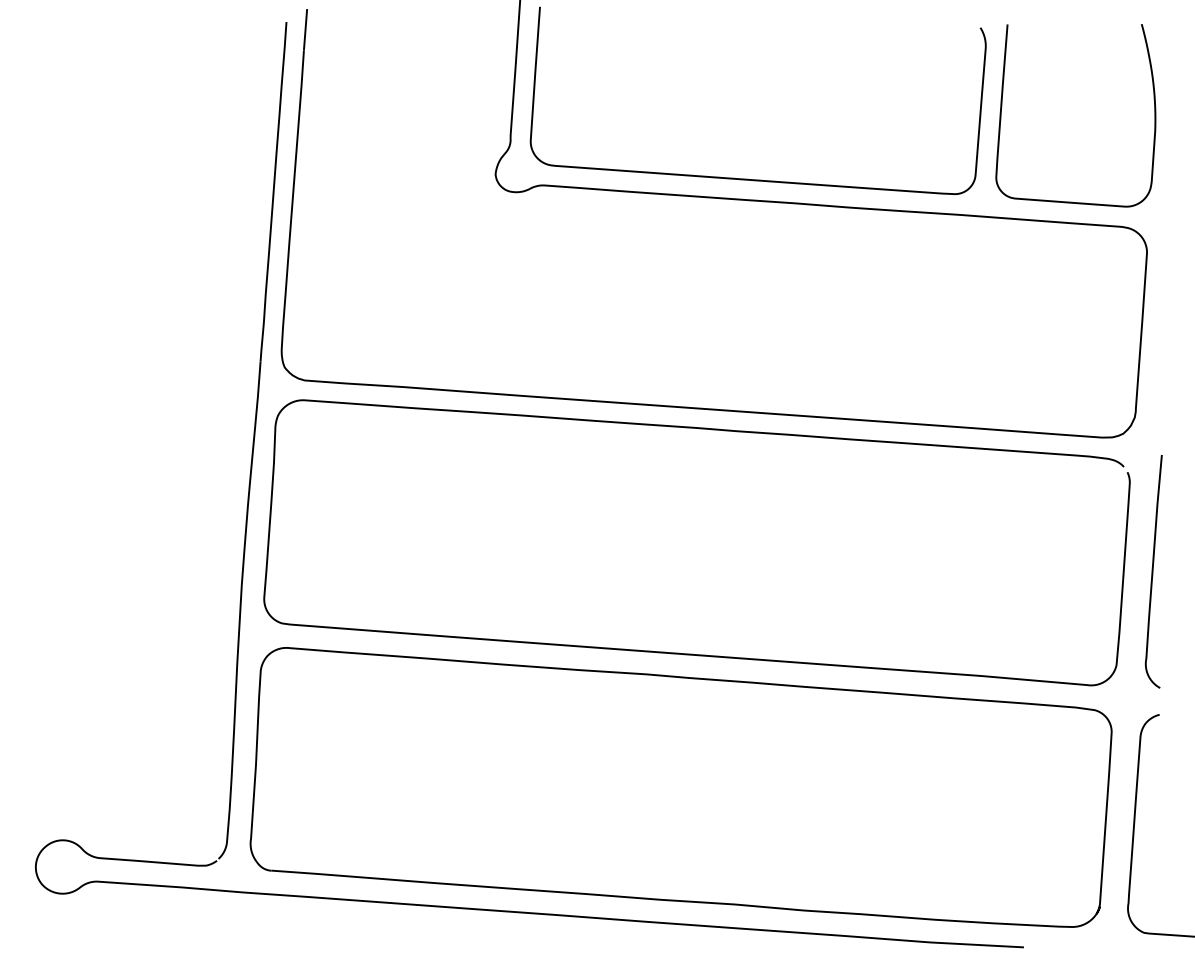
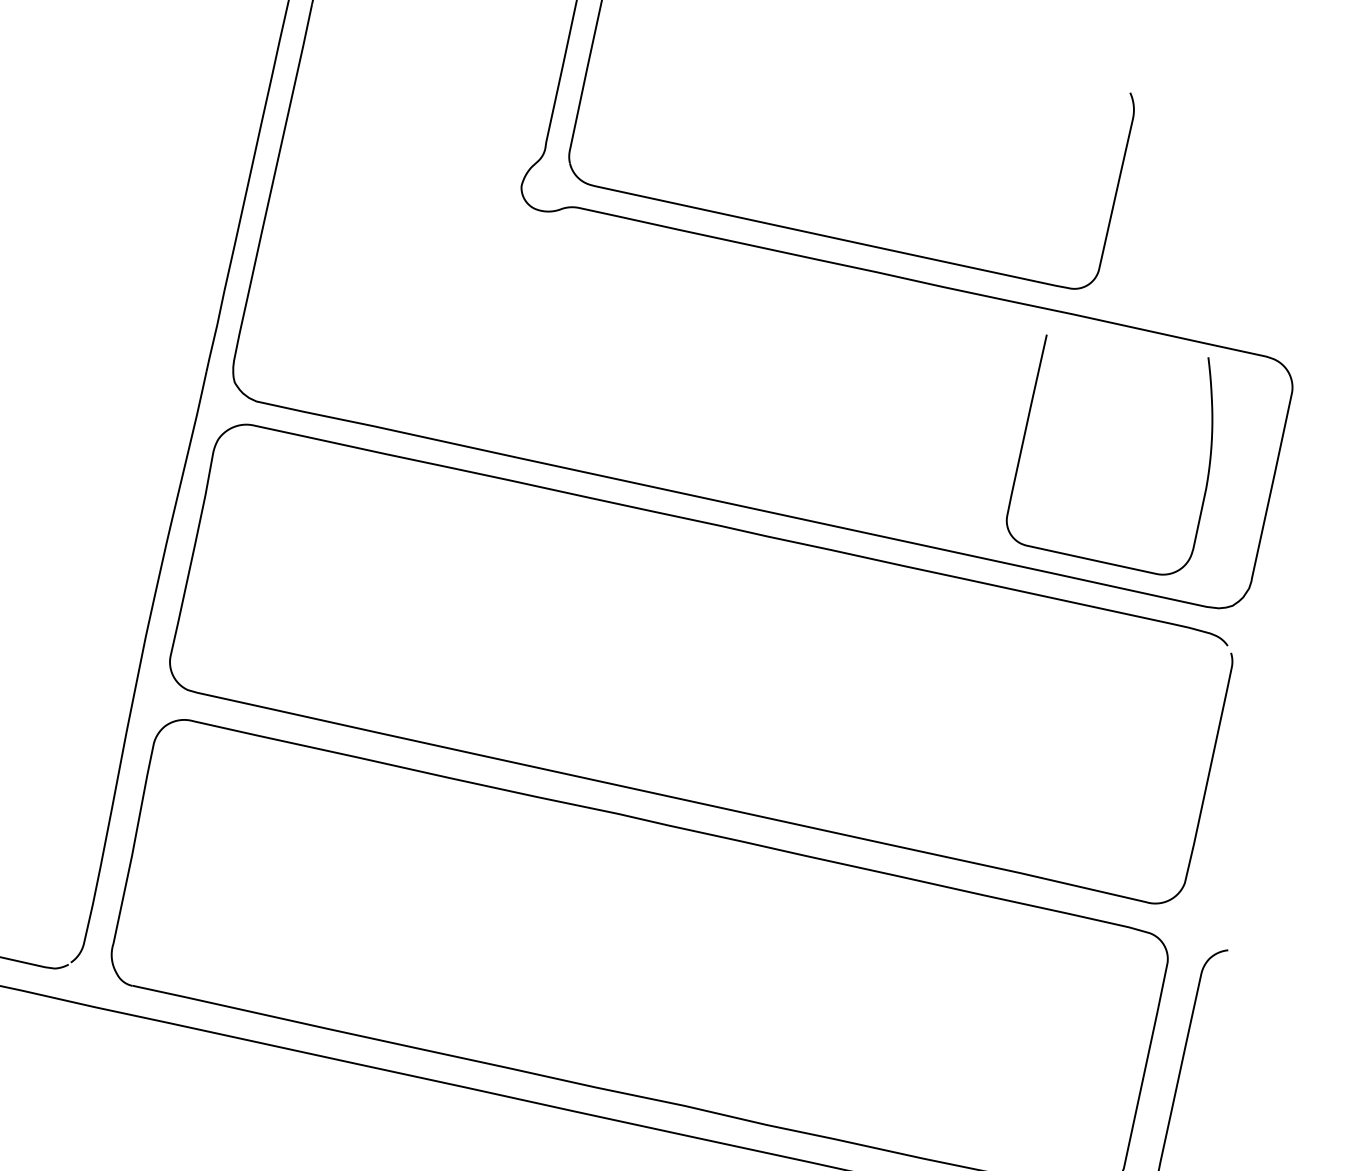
curve: (1002, 107) -> (1026, 433), moved
curve: (1153, 571) -> (1245, 776), removed

